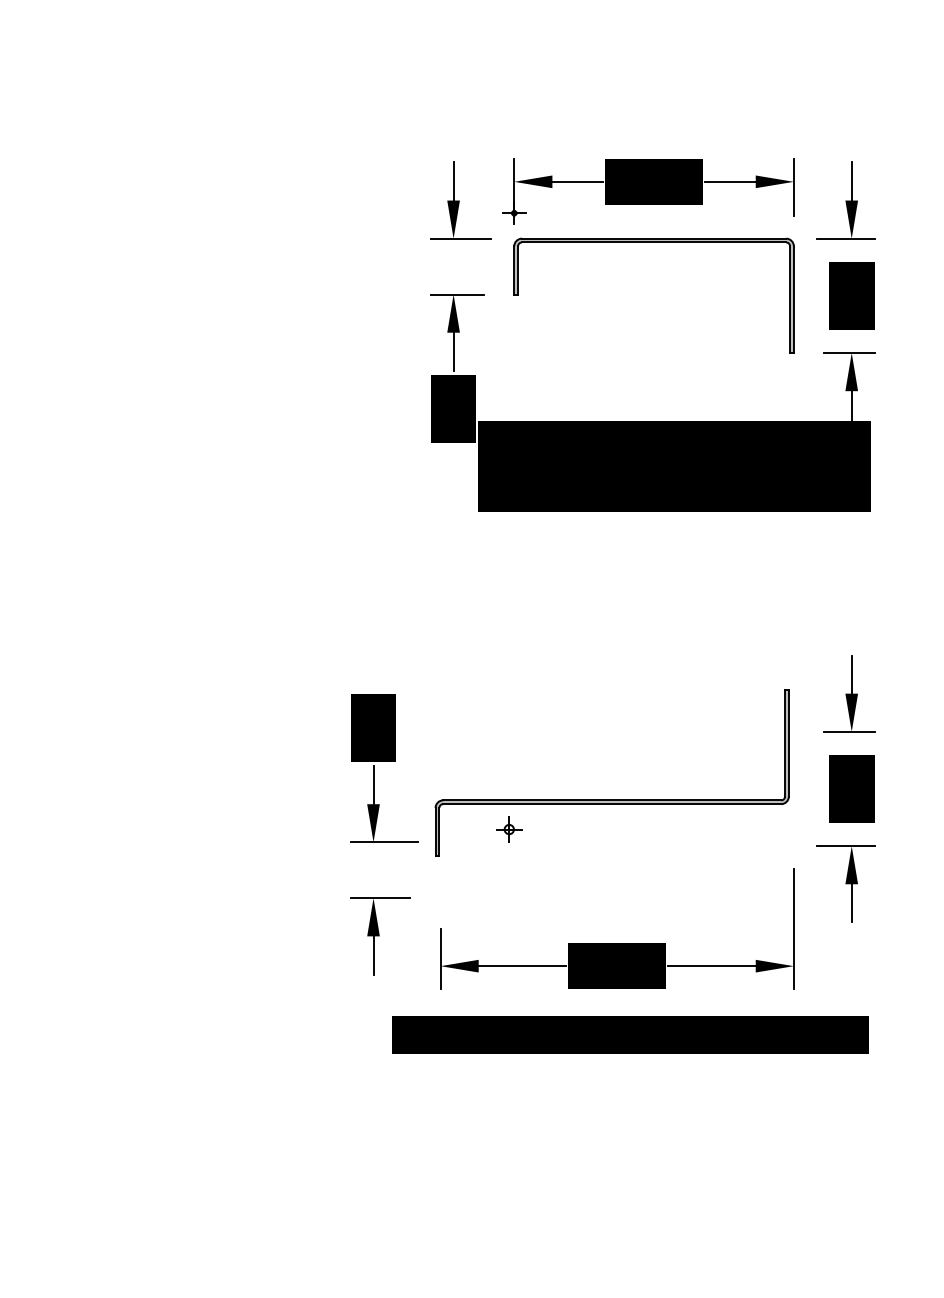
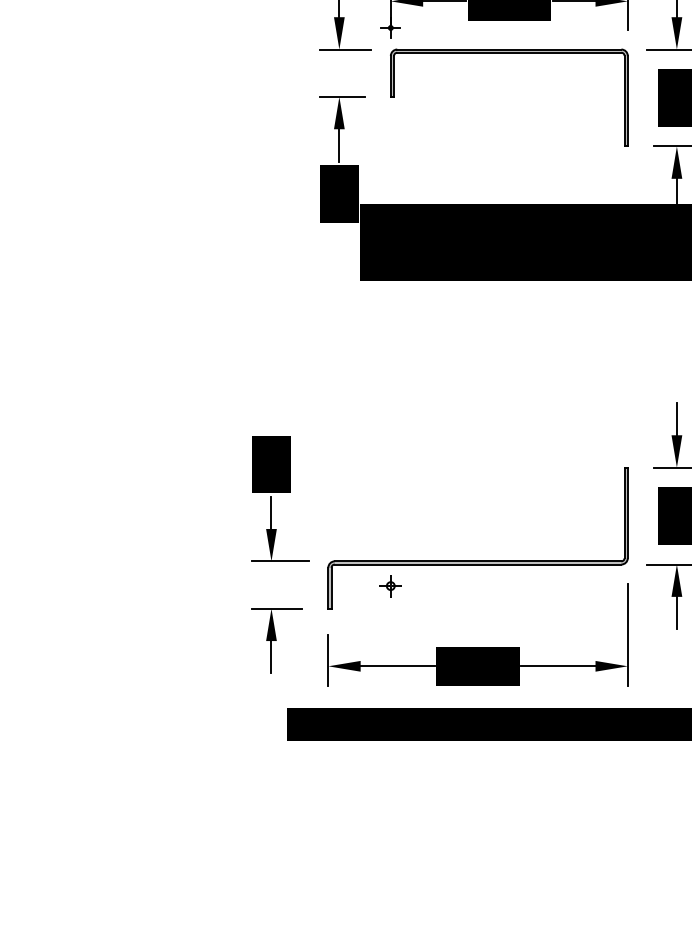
part: (611, 799) -> (477, 560), moved

